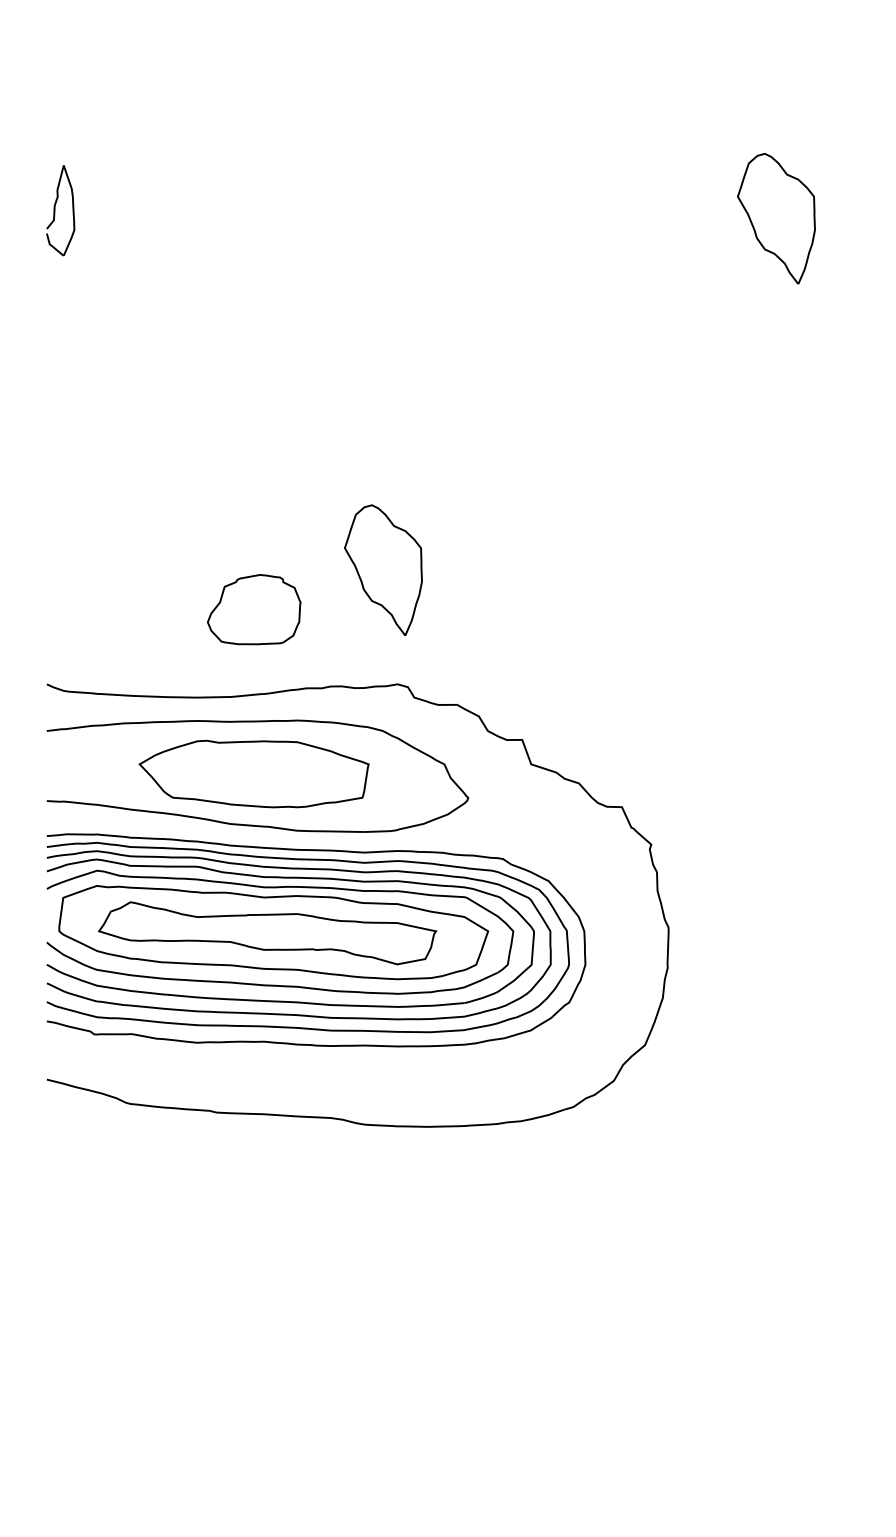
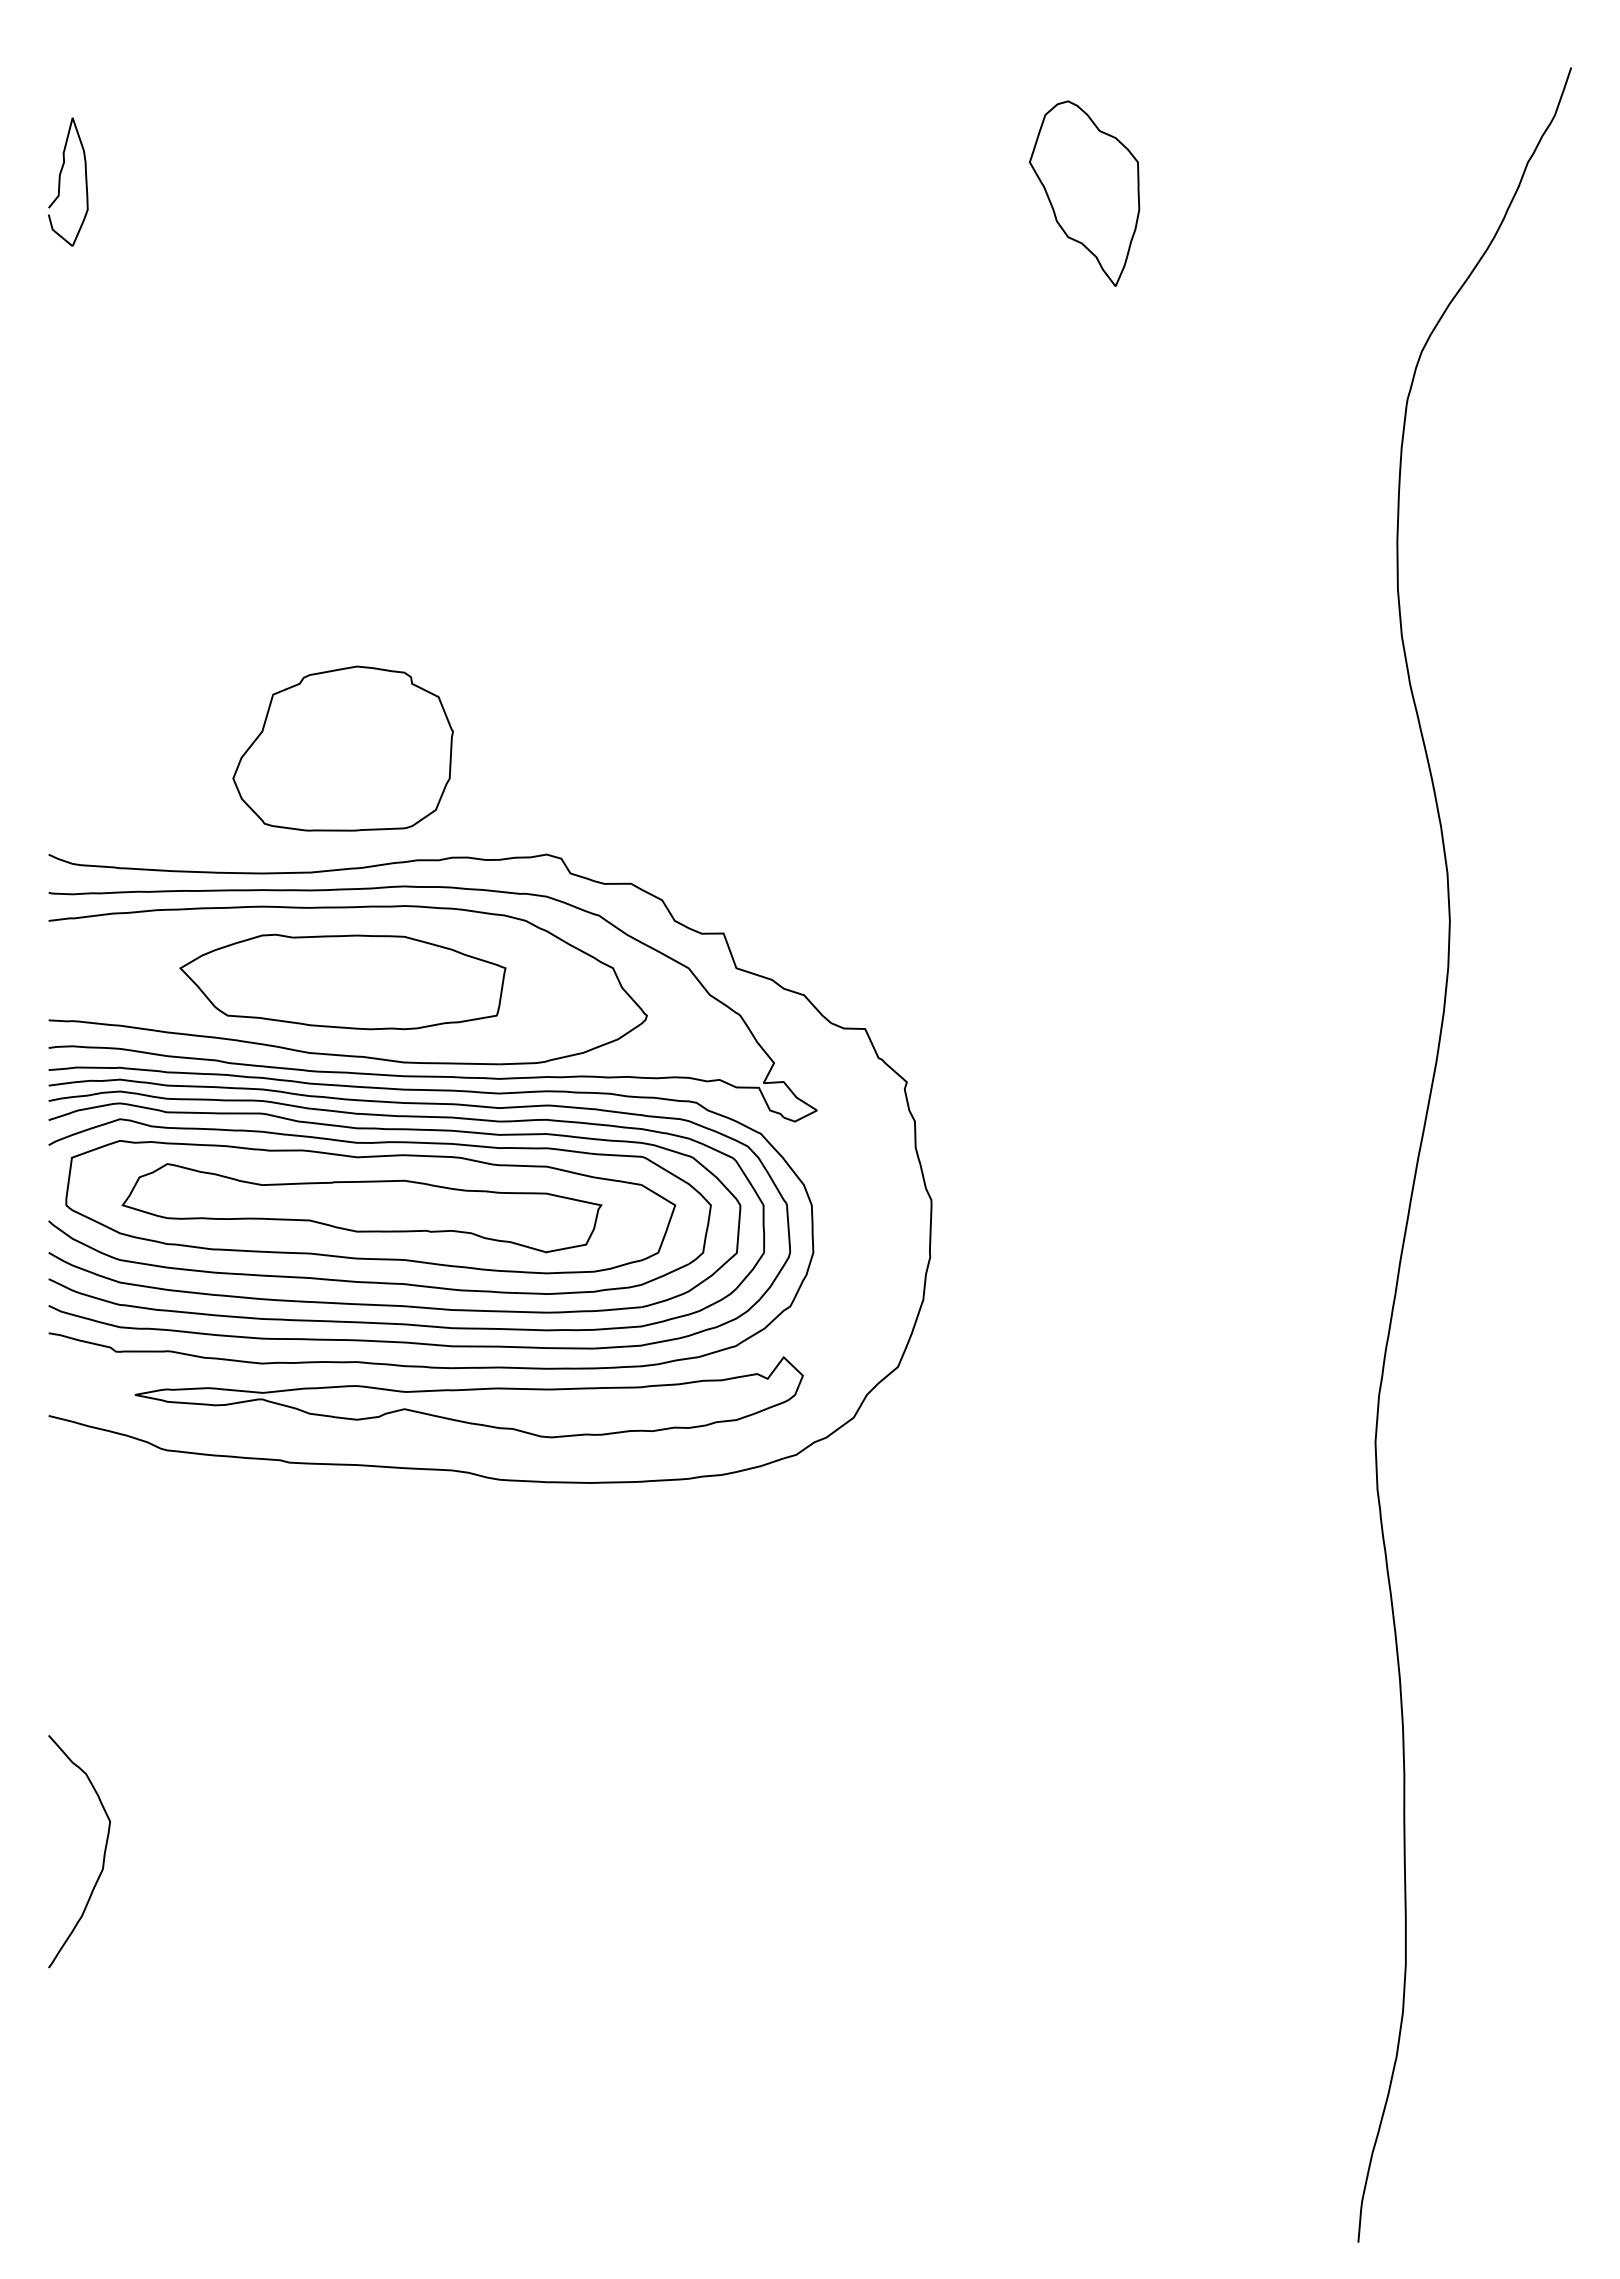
part: (383, 570) -> (526, 692), removed
part: (253, 609) -> (342, 748), size x1.67
part: (317, 839) -> (432, 1075), added
part: (342, 1066) -> (468, 1397), added
curve: (85, 1387) -> (103, 1853), added

